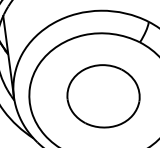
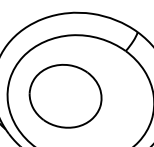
part: (103, 96) -> (65, 96), moved

